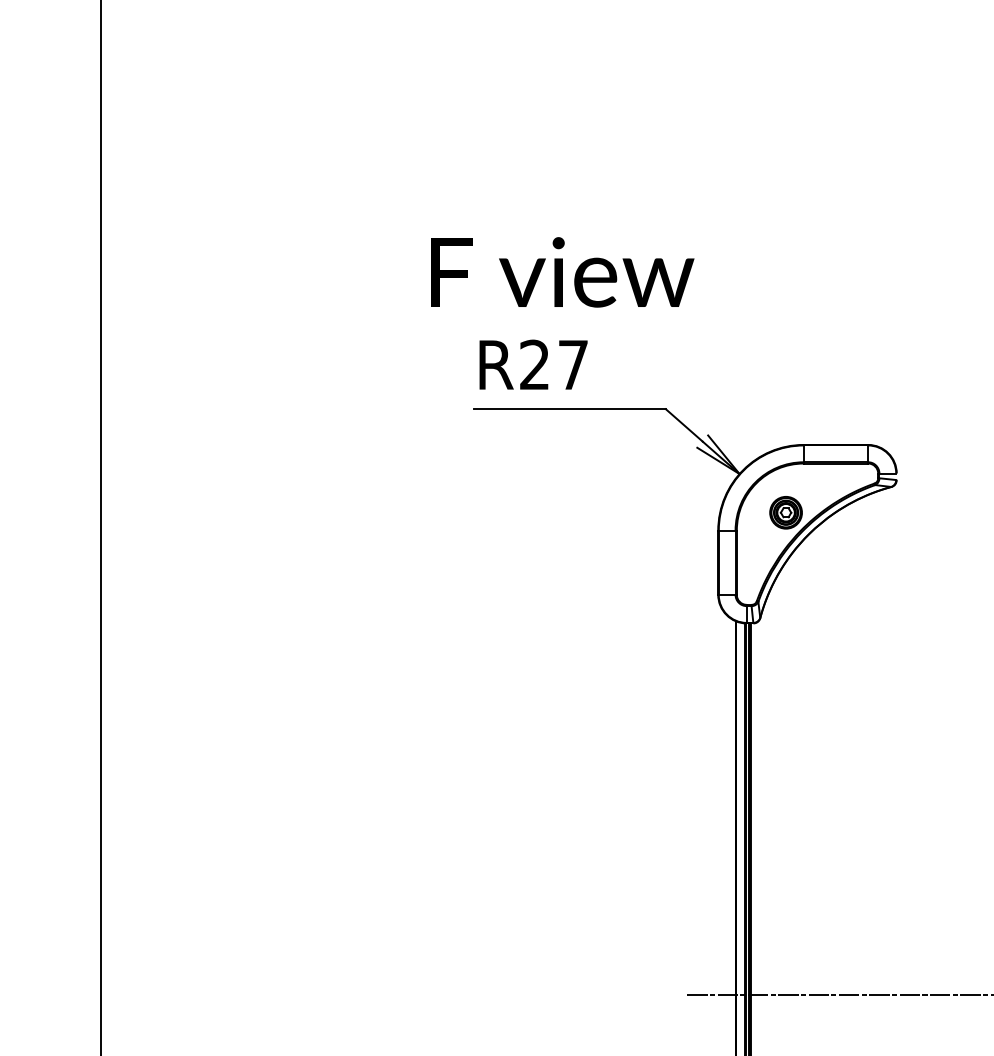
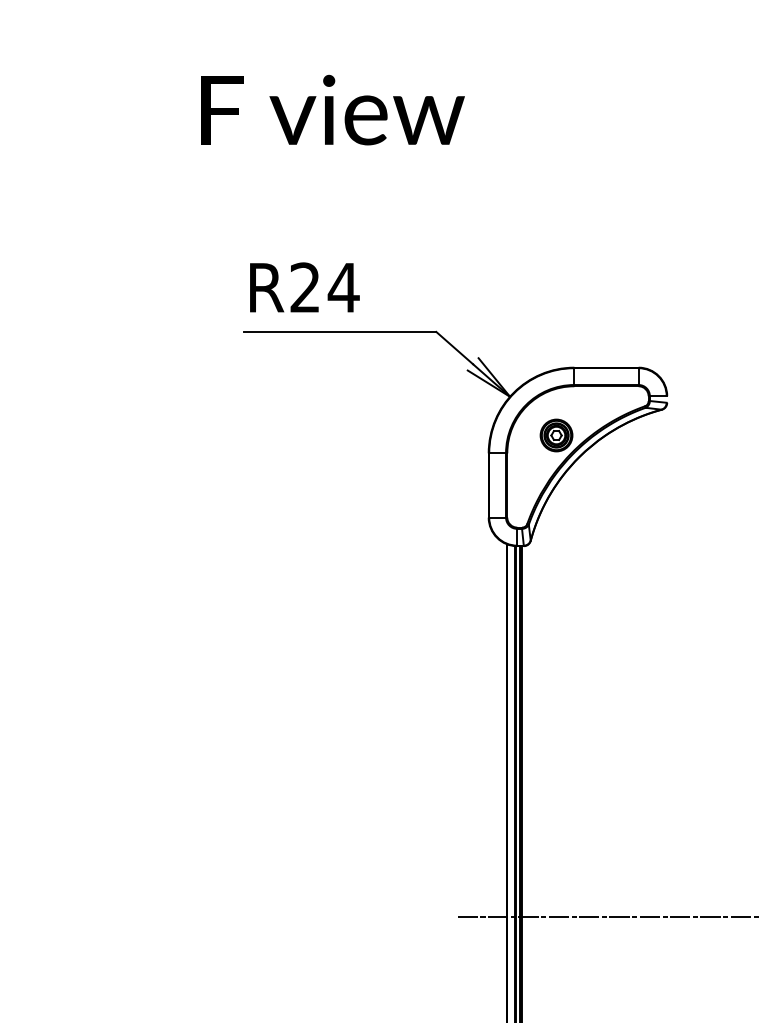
text: (562, 272) -> (332, 110), moved
text: (573, 364) -> (343, 287), R27 -> R24

